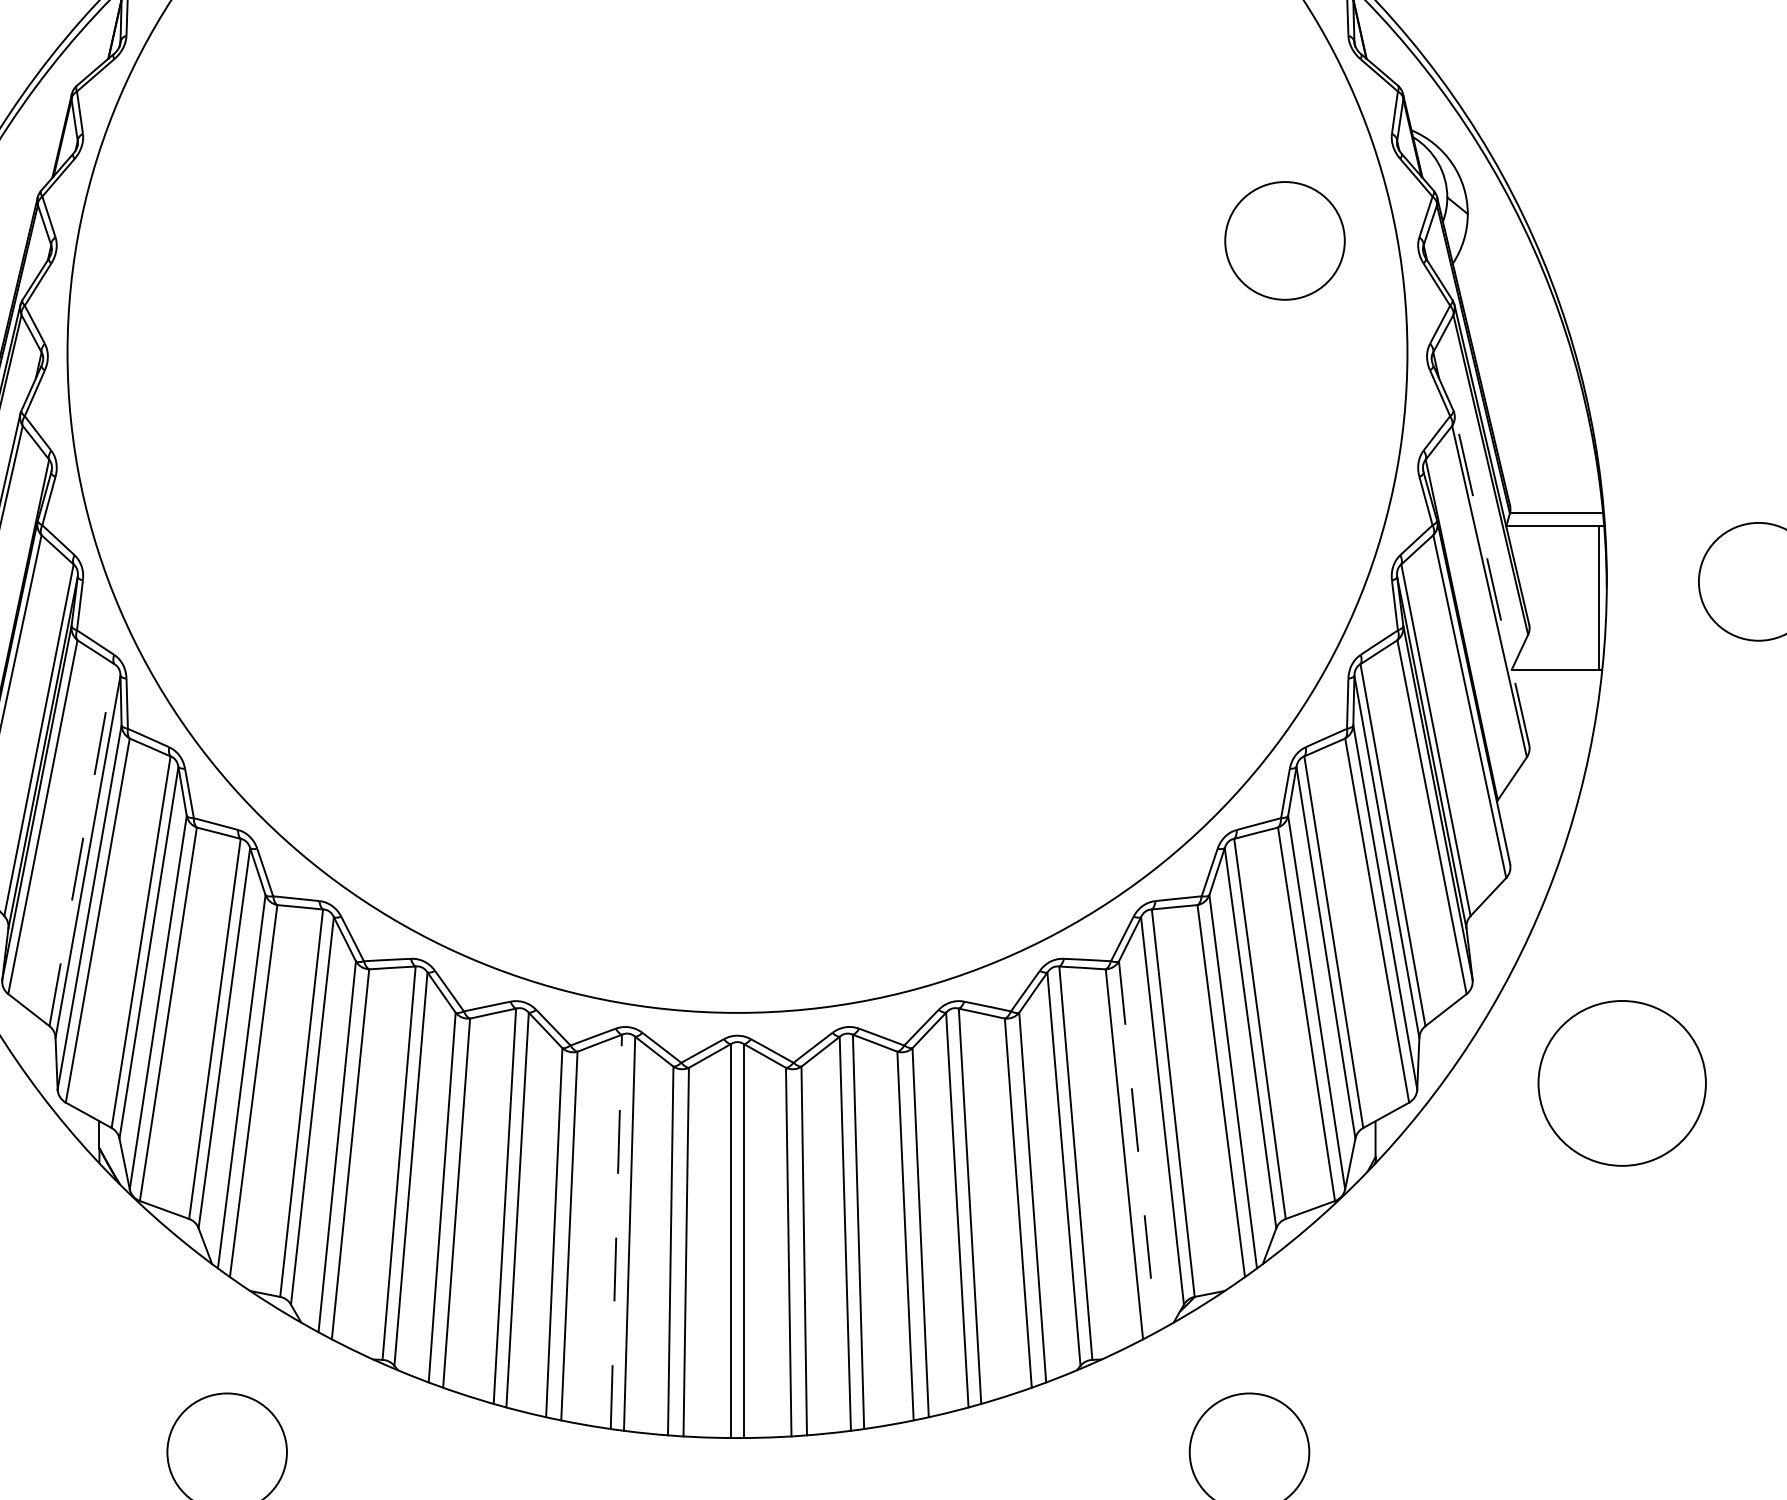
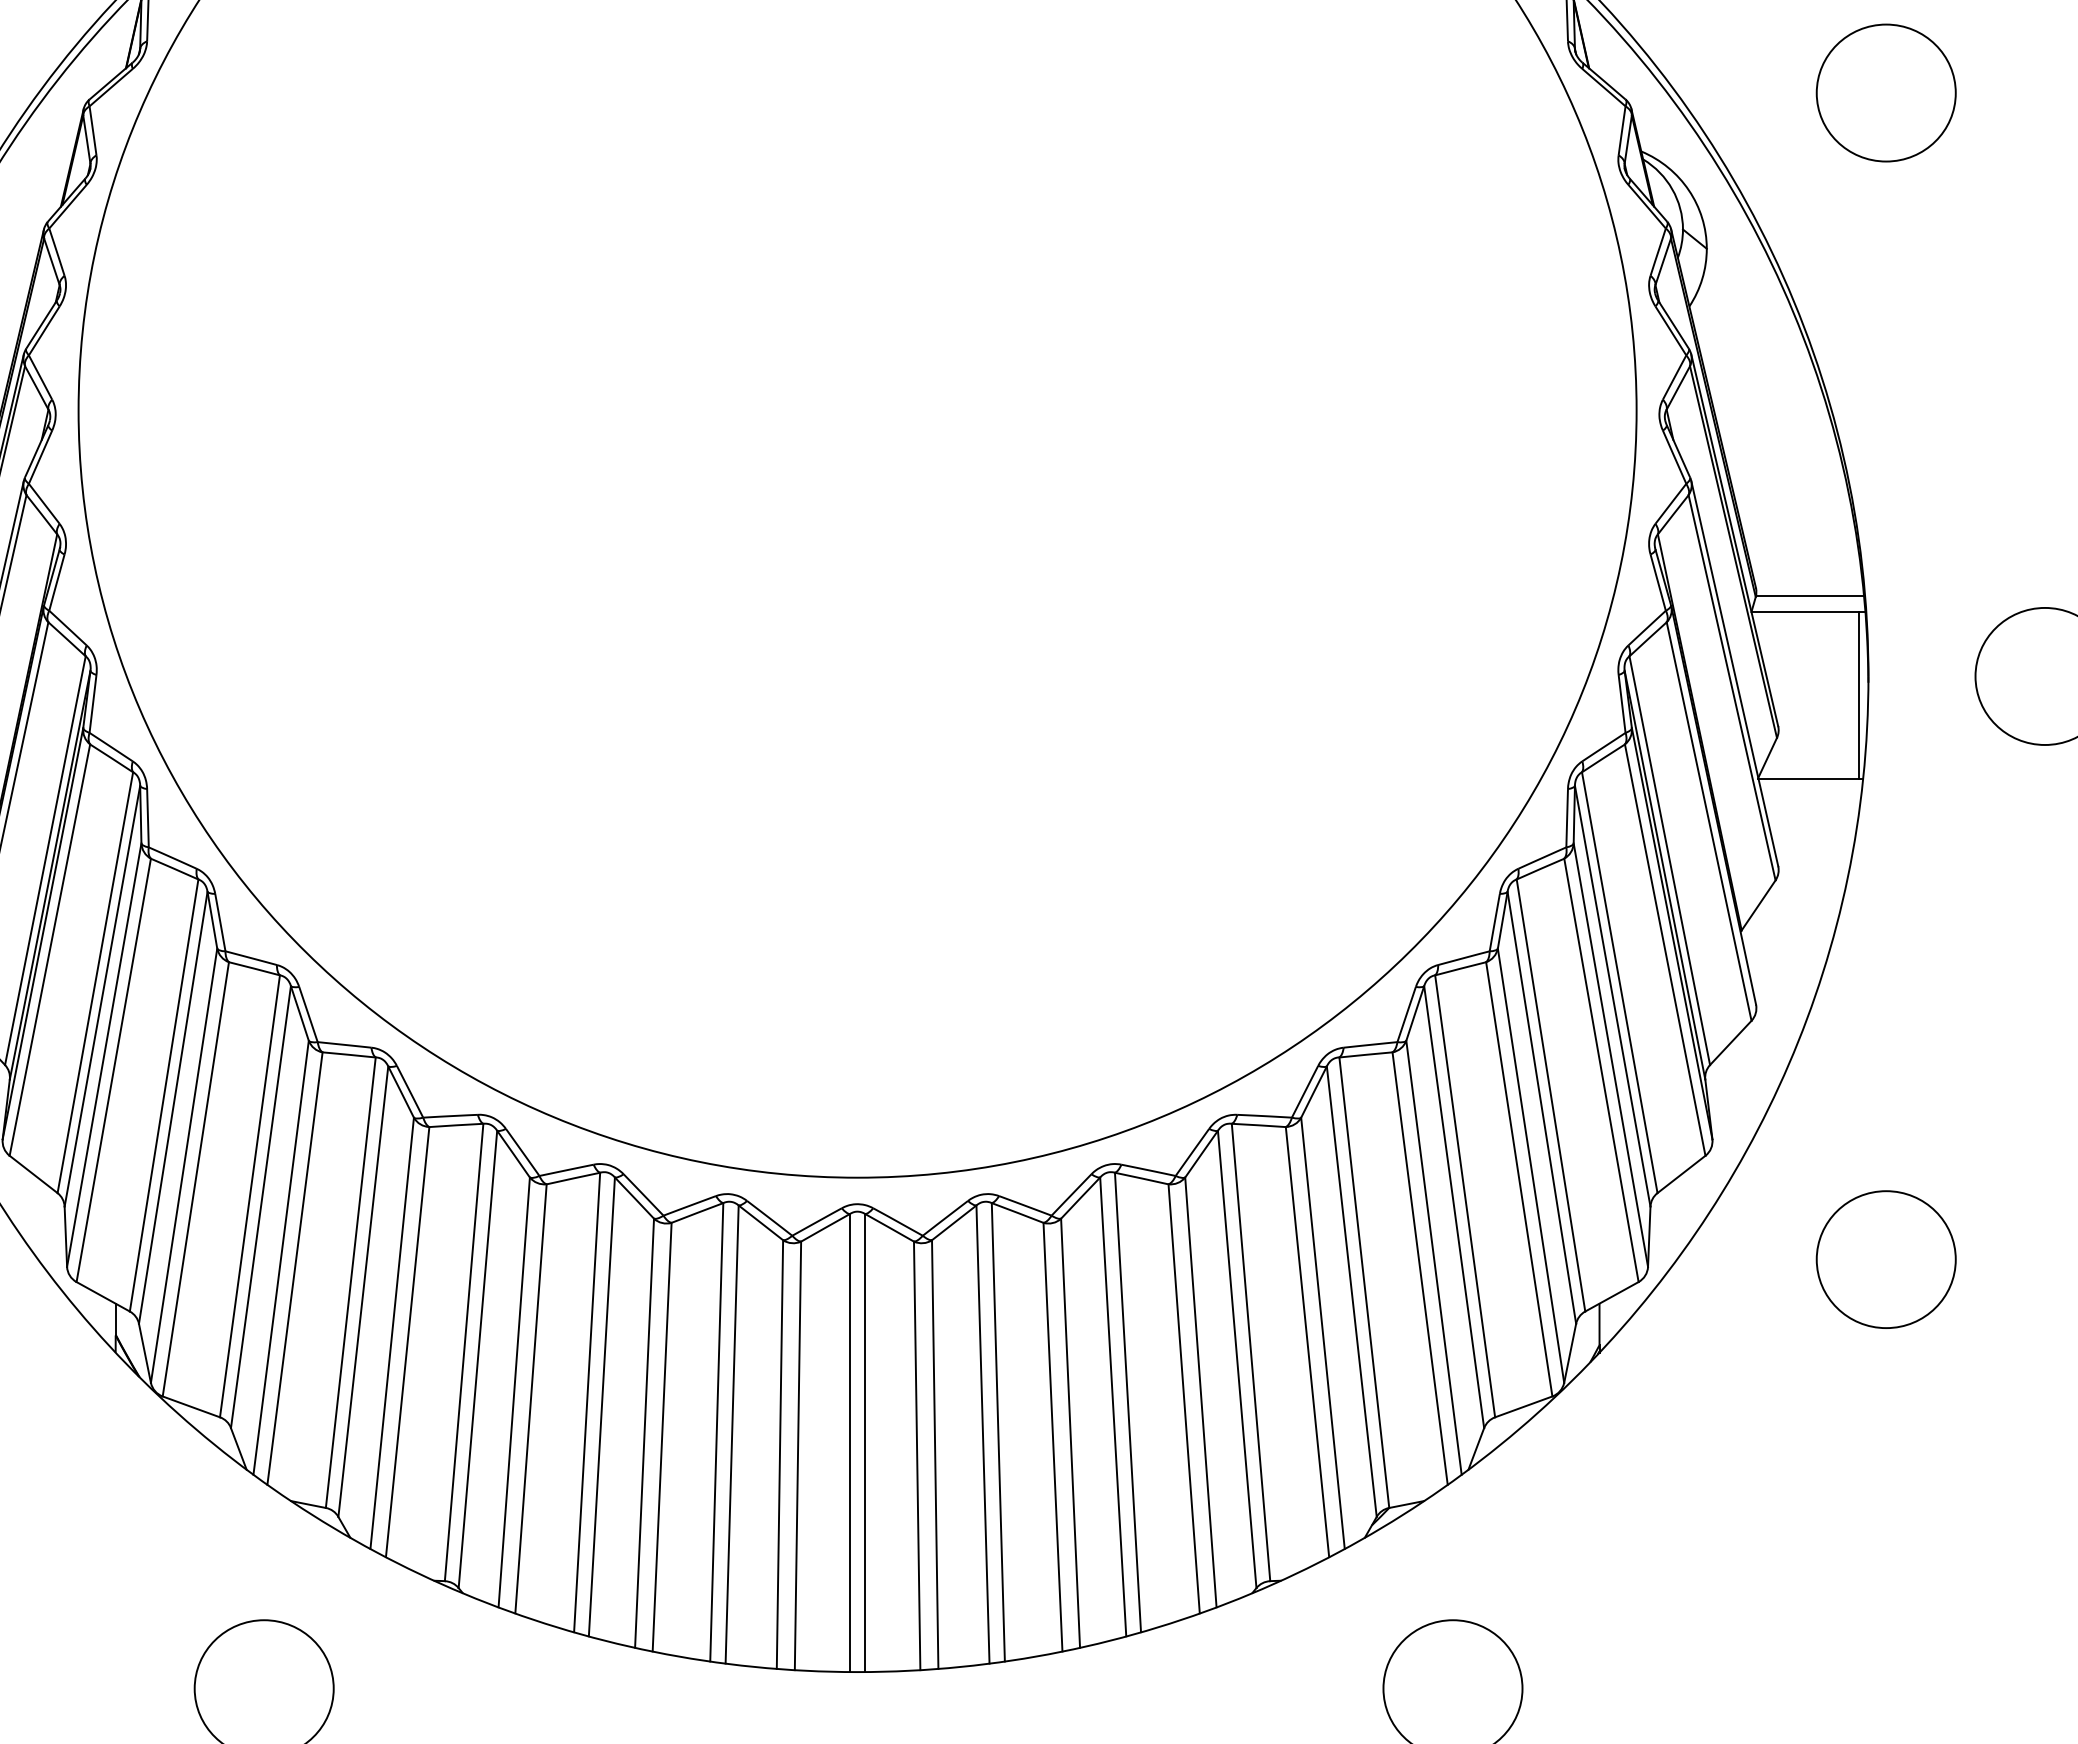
part: (1284, 240) -> (1885, 92), moved
line: (1491, 579) -> (1734, 673), dashed -> solid
line: (82, 845) -> (95, 982), dashed -> solid
part: (1621, 1083) -> (1885, 1259), size x0.71
line: (1137, 1146) -> (1322, 1333), dashed -> solid
line: (616, 1231) -> (716, 1431), dashed -> solid

